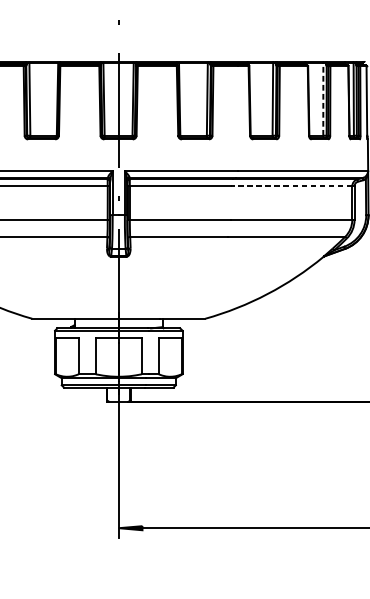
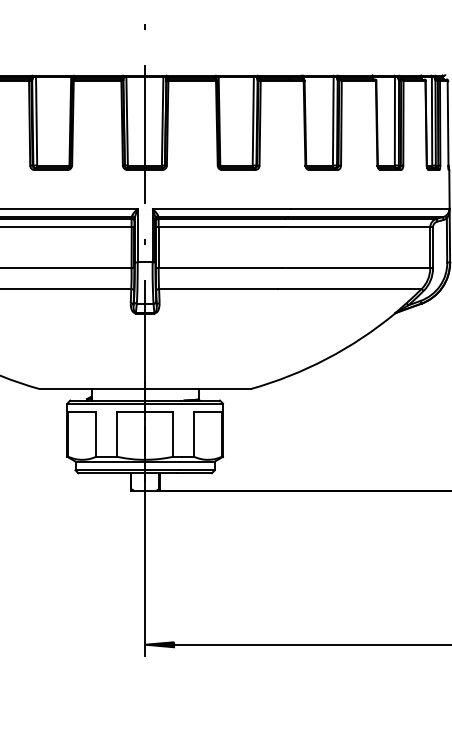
line: (323, 98) -> (394, 120), dashed -> solid
line: (291, 186) -> (355, 227), dashed -> solid

